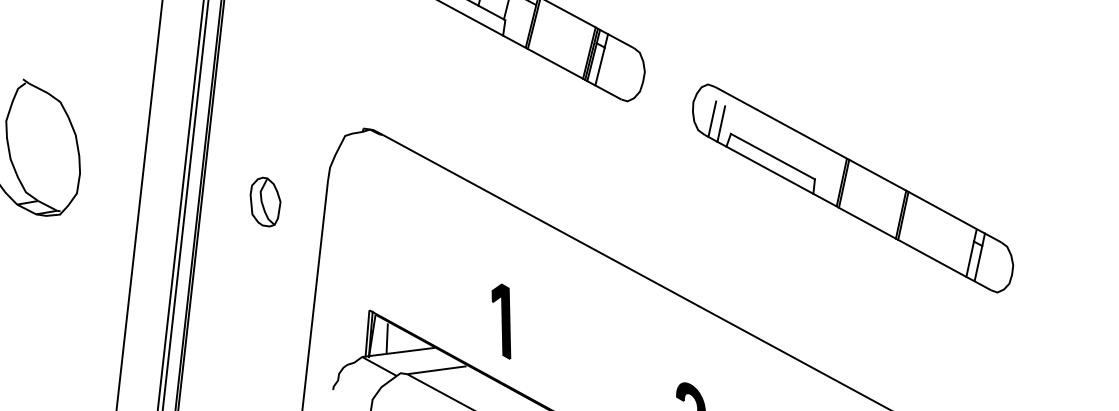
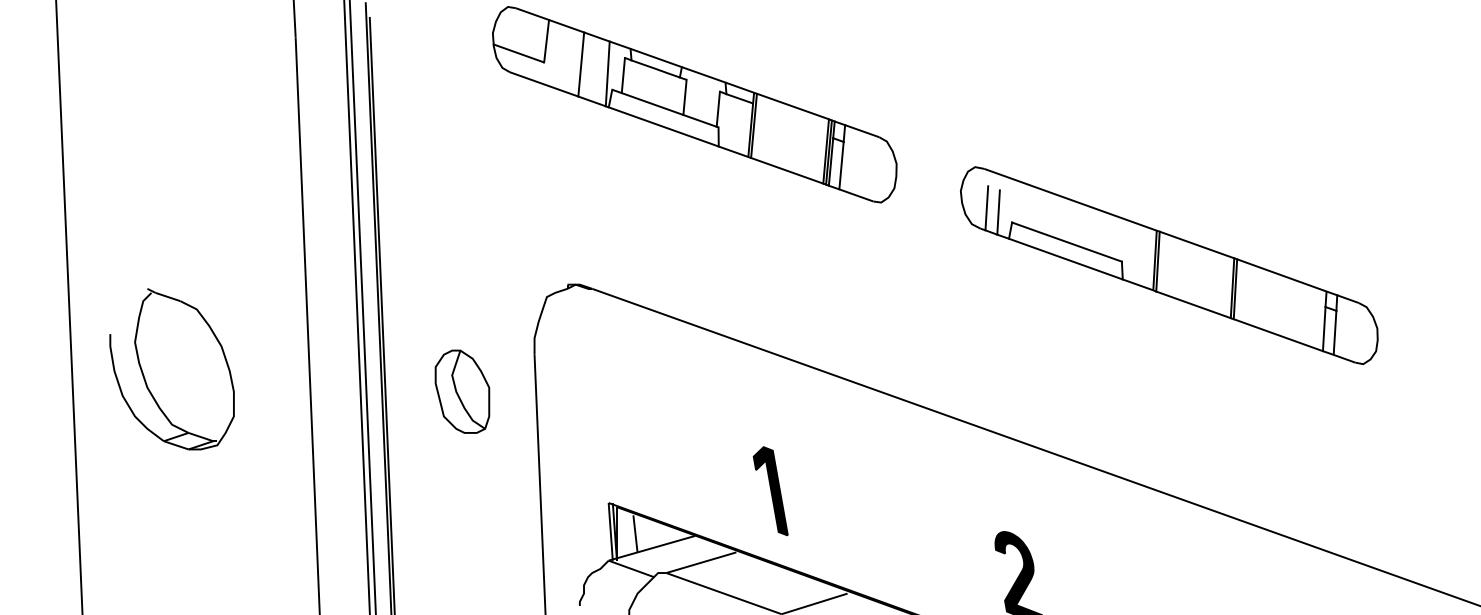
part: (265, 201) -> (462, 391), size x1.43

